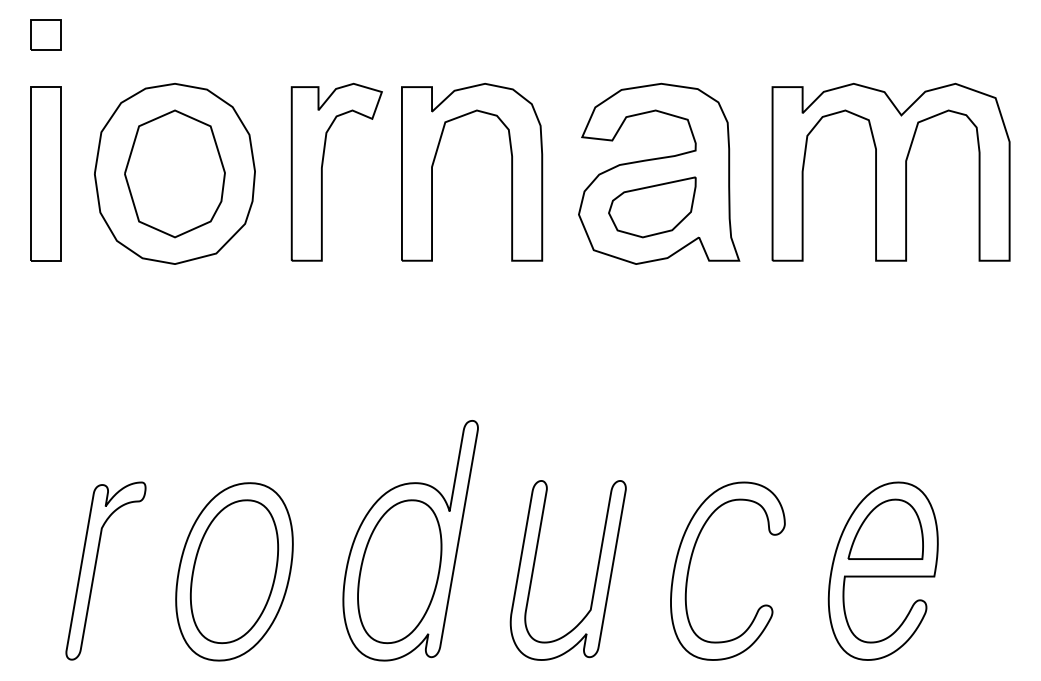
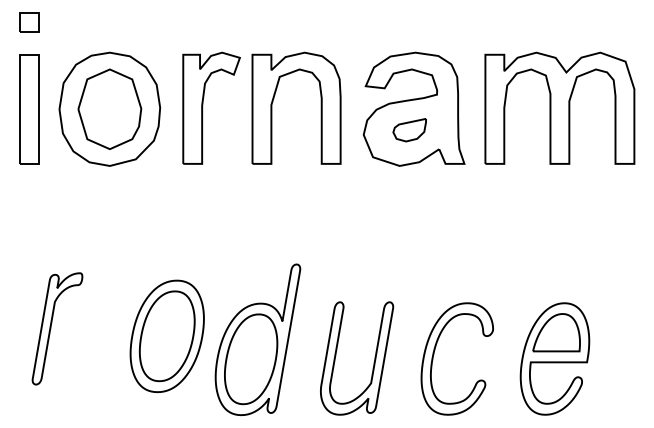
part: (651, 206) -> (409, 129), size x0.6
part: (105, 570) -> (57, 328), moved
part: (233, 572) -> (166, 336), moved

